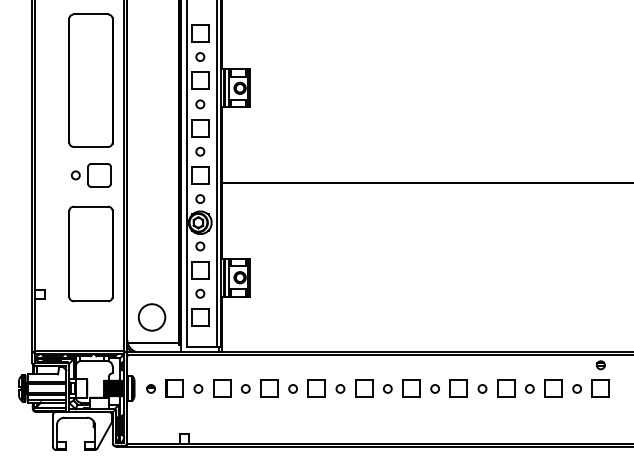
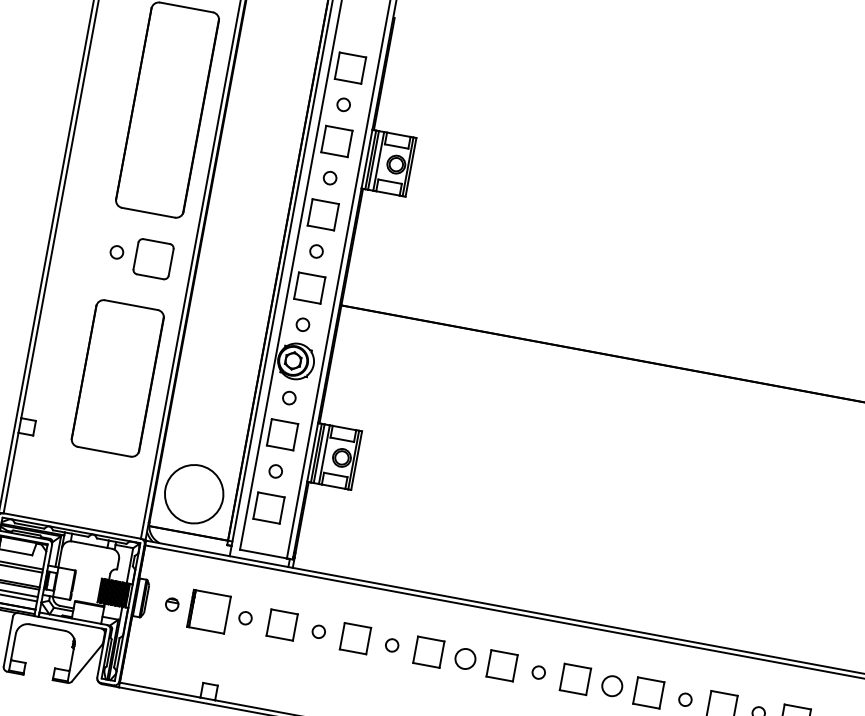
circle: (151, 317) -> (193, 494), size x1.4
part: (174, 388) -> (208, 610), size x1.4
circle: (340, 388) -> (465, 658), size x1.6
circle: (434, 388) -> (611, 685), size x1.6

